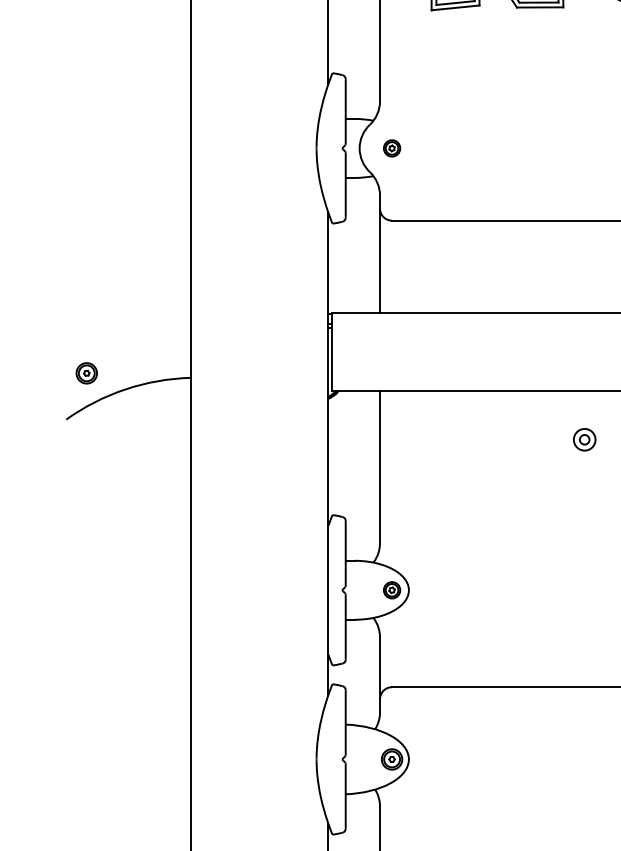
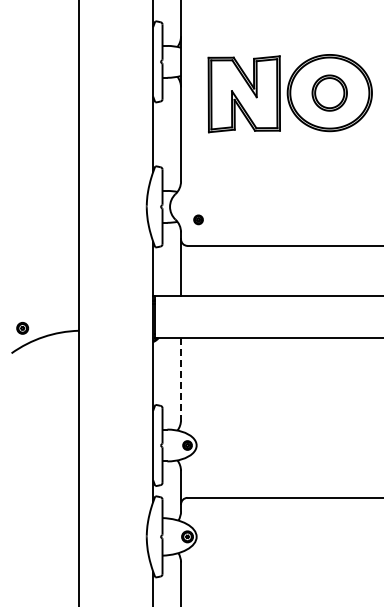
part: (391, 147) -> (198, 219), moved
part: (584, 438) -> (291, 363), removed
line: (380, 468) -> (181, 379), solid -> dashed

